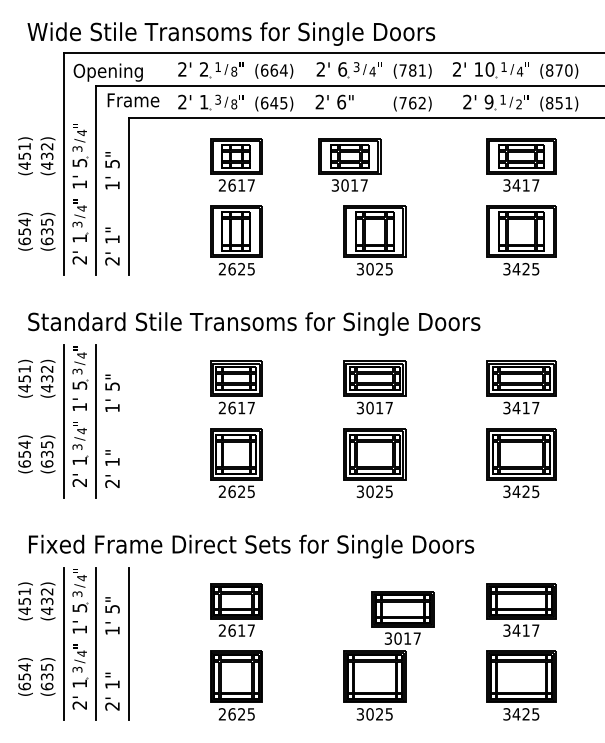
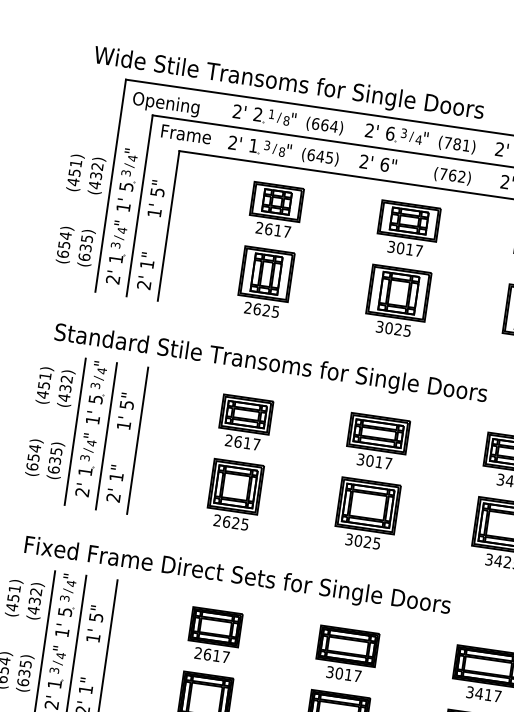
part: (349, 164) -> (407, 228), moved
line: (128, 421) -> (137, 440), added
part: (402, 617) -> (346, 653), moved

